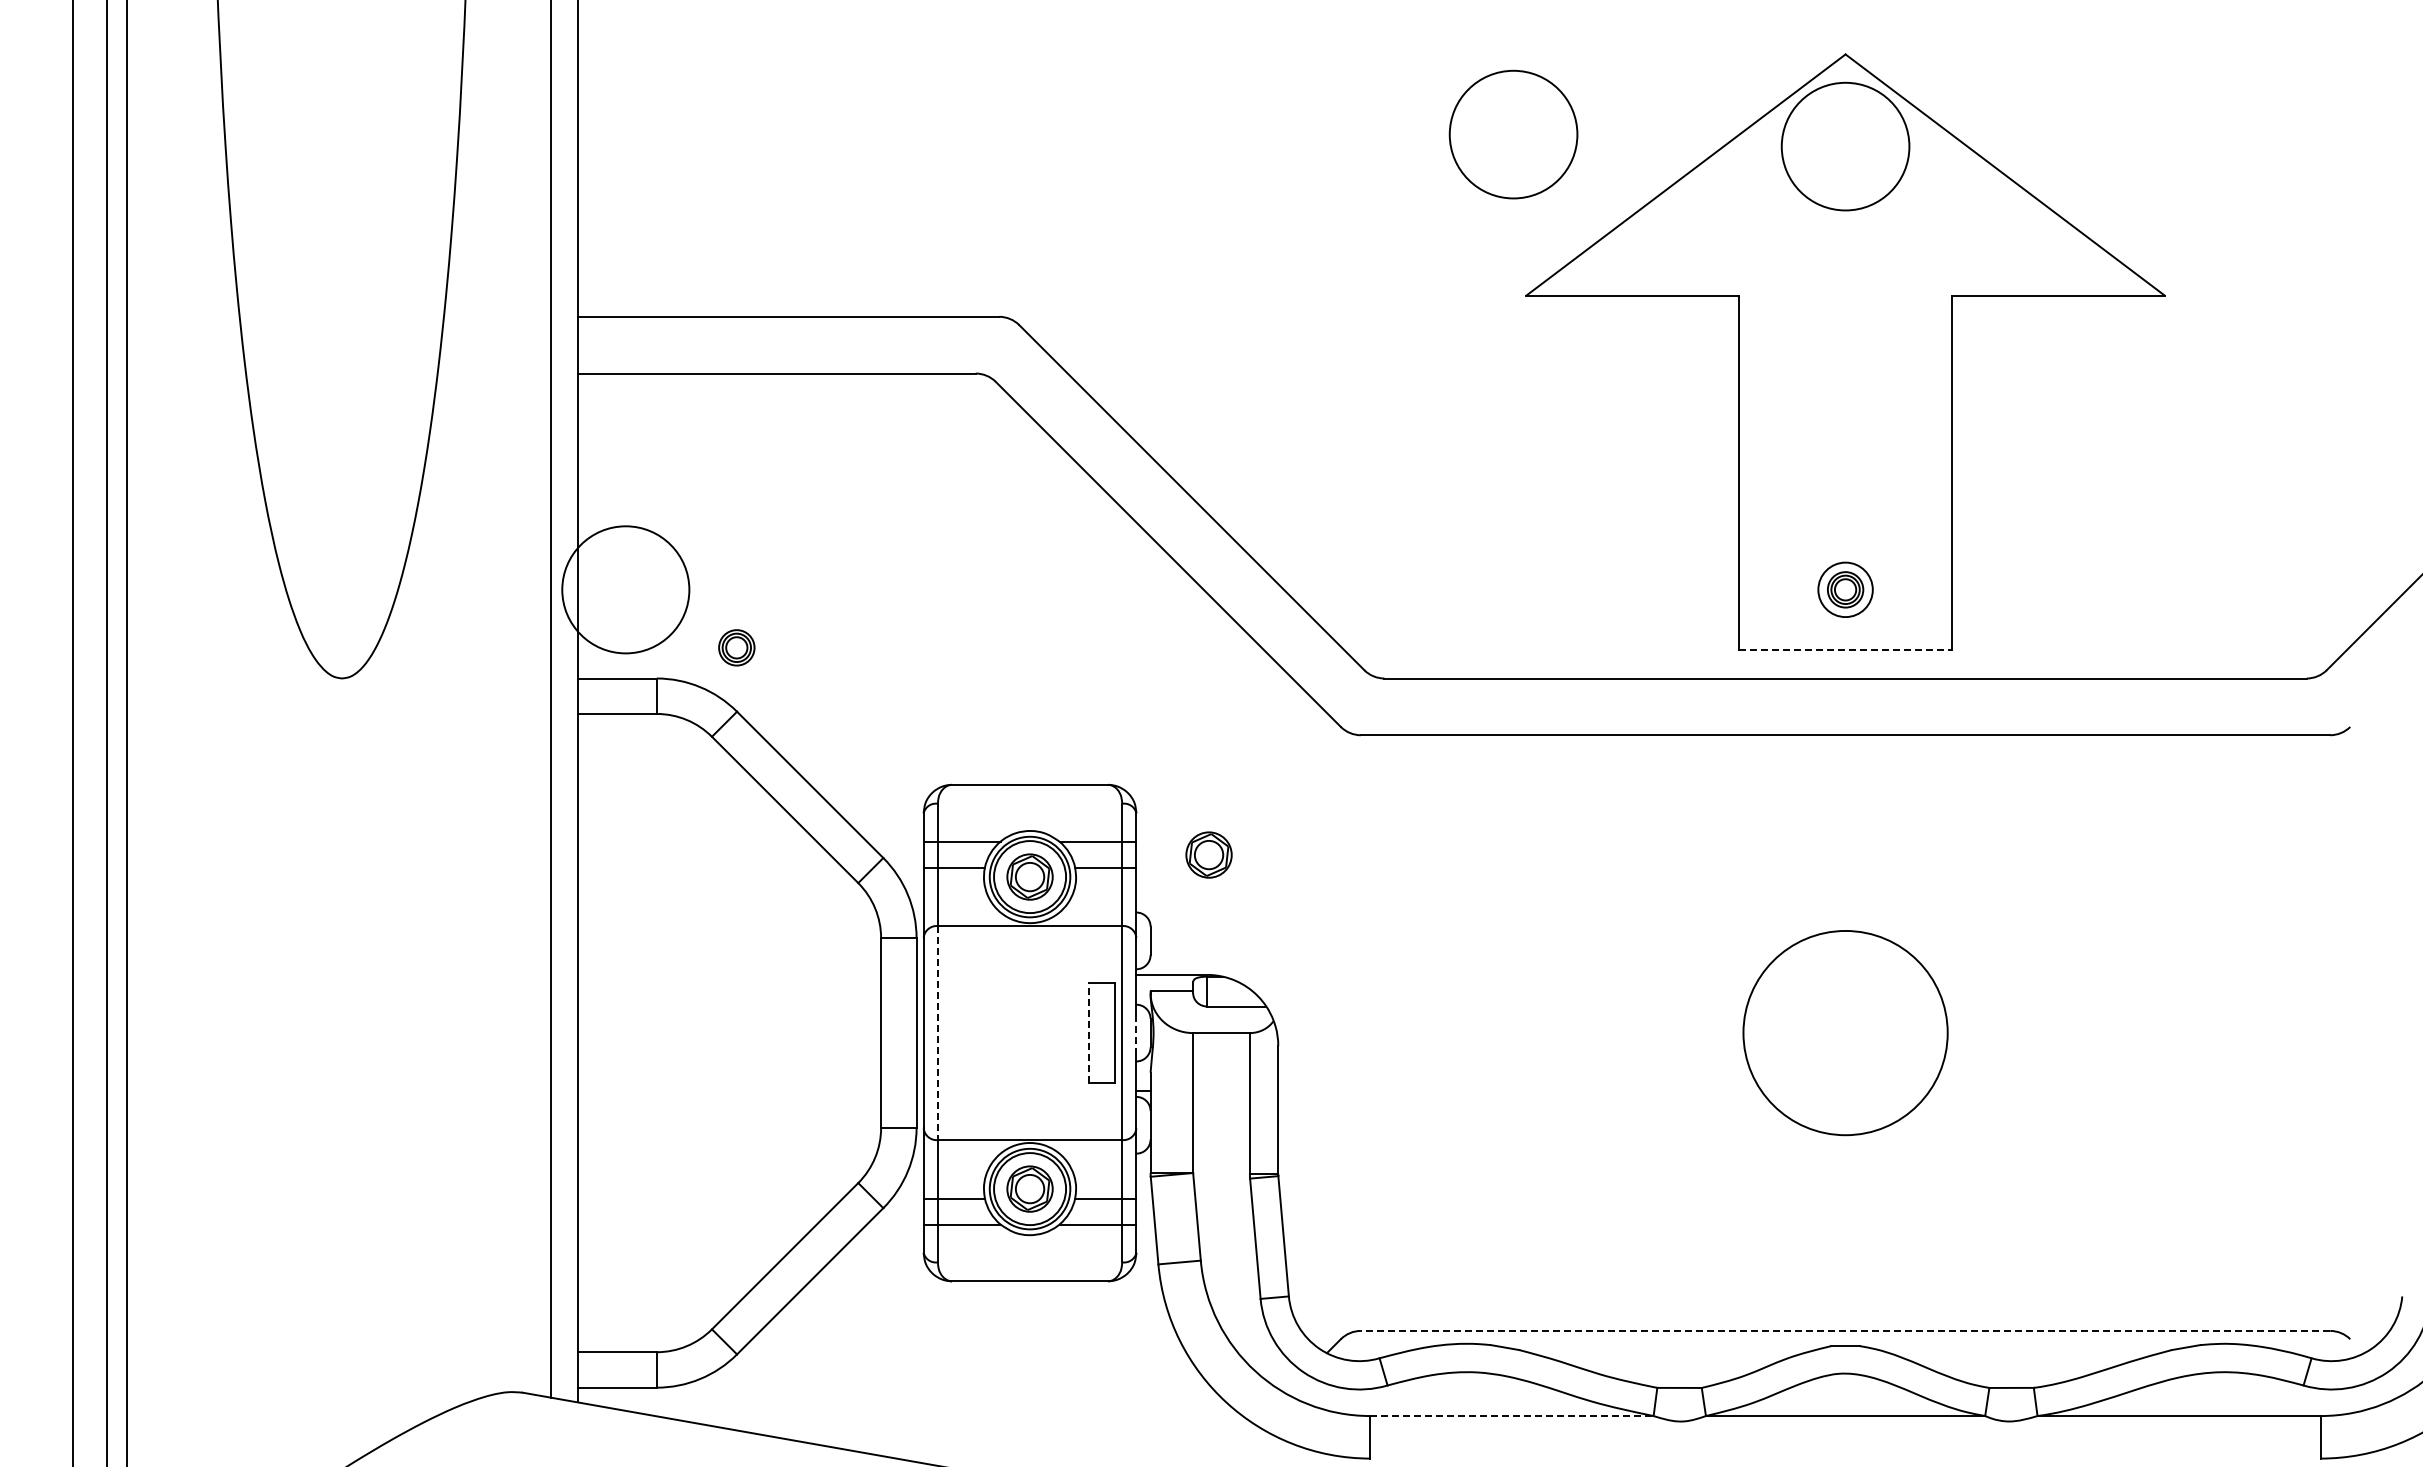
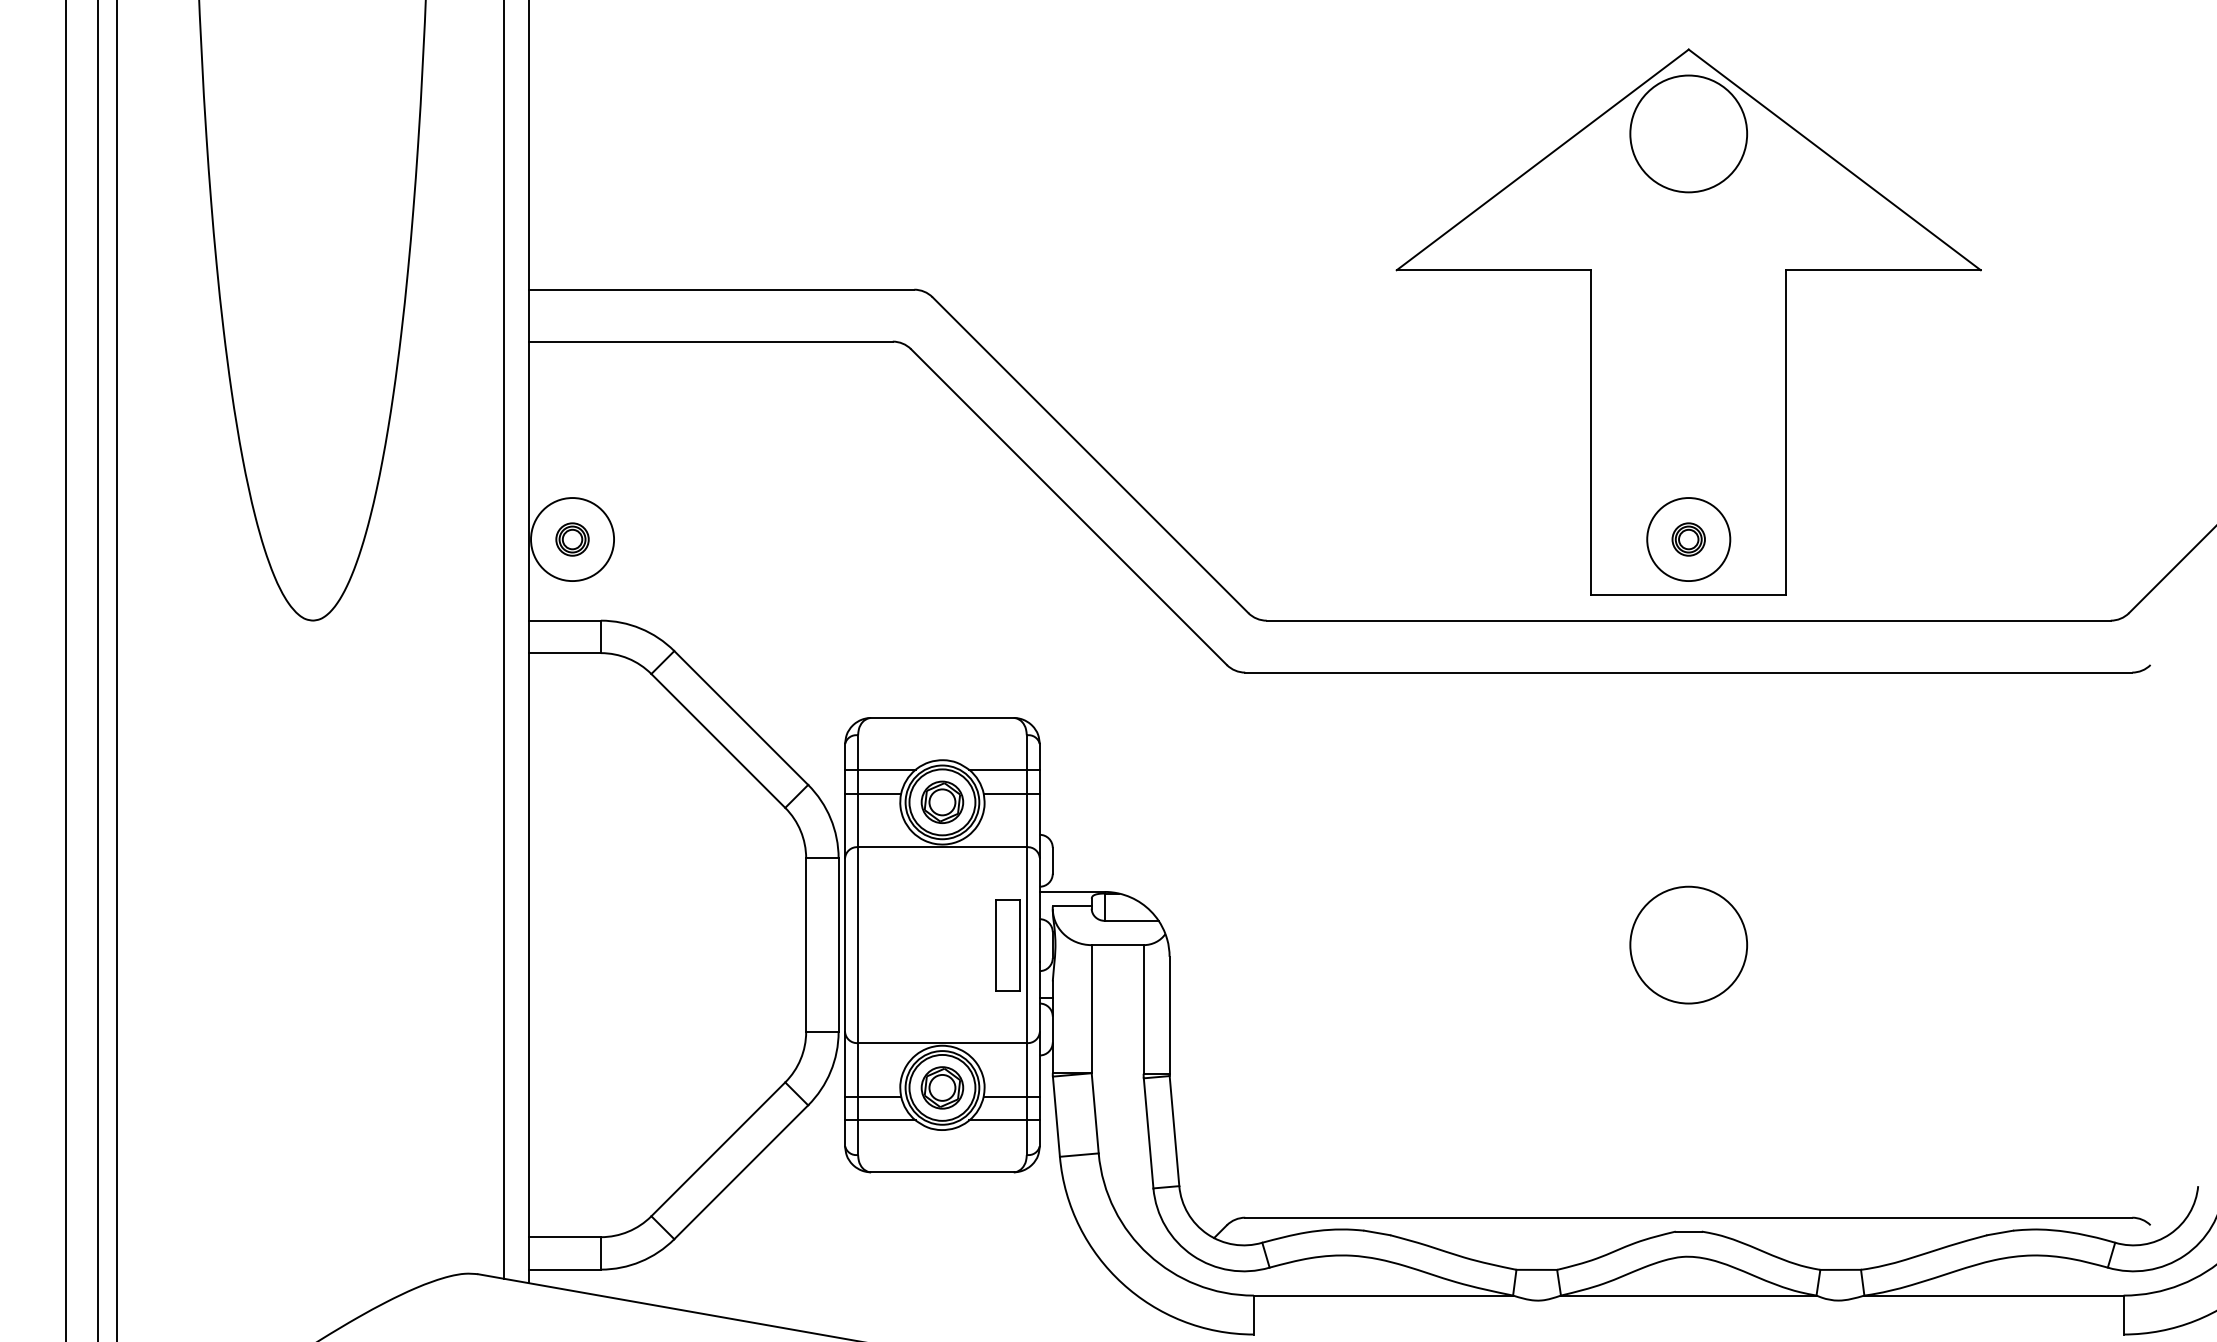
circle: (1513, 134) -> (1384, 122), removed
circle: (625, 589) -> (572, 539), size x0.71
circle: (1845, 589) -> (1688, 539), size x1.67
part: (736, 647) -> (572, 539), moved
line: (1846, 650) -> (1689, 595), dashed -> solid
part: (1208, 854) -> (1105, 781), removed
circle: (1845, 1032) -> (1688, 944), size x0.62
line: (937, 1033) -> (857, 945), dashed -> solid
line: (1088, 1033) -> (995, 945), dashed -> solid
line: (1136, 1033) -> (1039, 945), dashed -> solid
line: (1845, 1330) -> (1688, 1217), dashed -> solid
line: (1512, 1416) -> (1383, 1296), dashed -> solid

